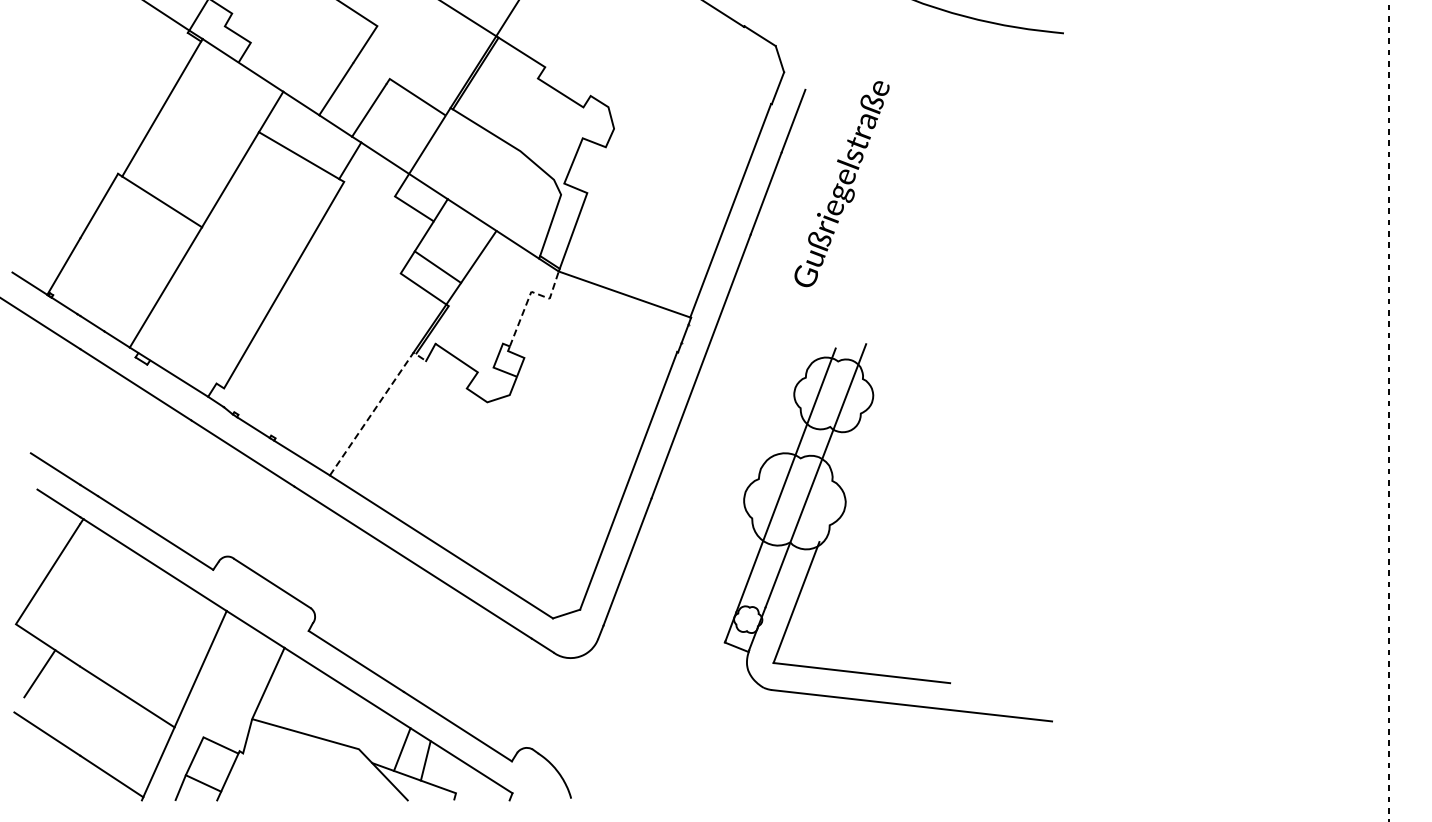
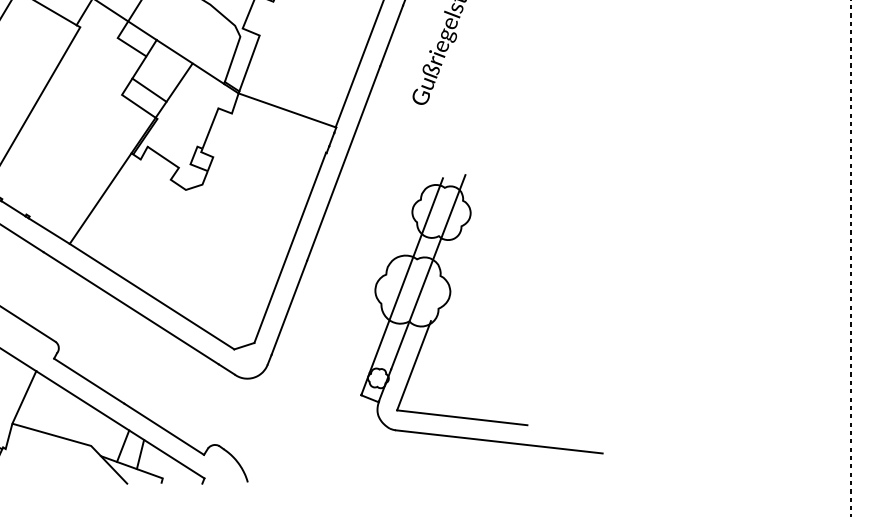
line: (529, 295) -> (217, 111), dashed -> solid
line: (376, 407) -> (104, 193), dashed -> solid
part: (845, 510) -> (450, 297), moved

